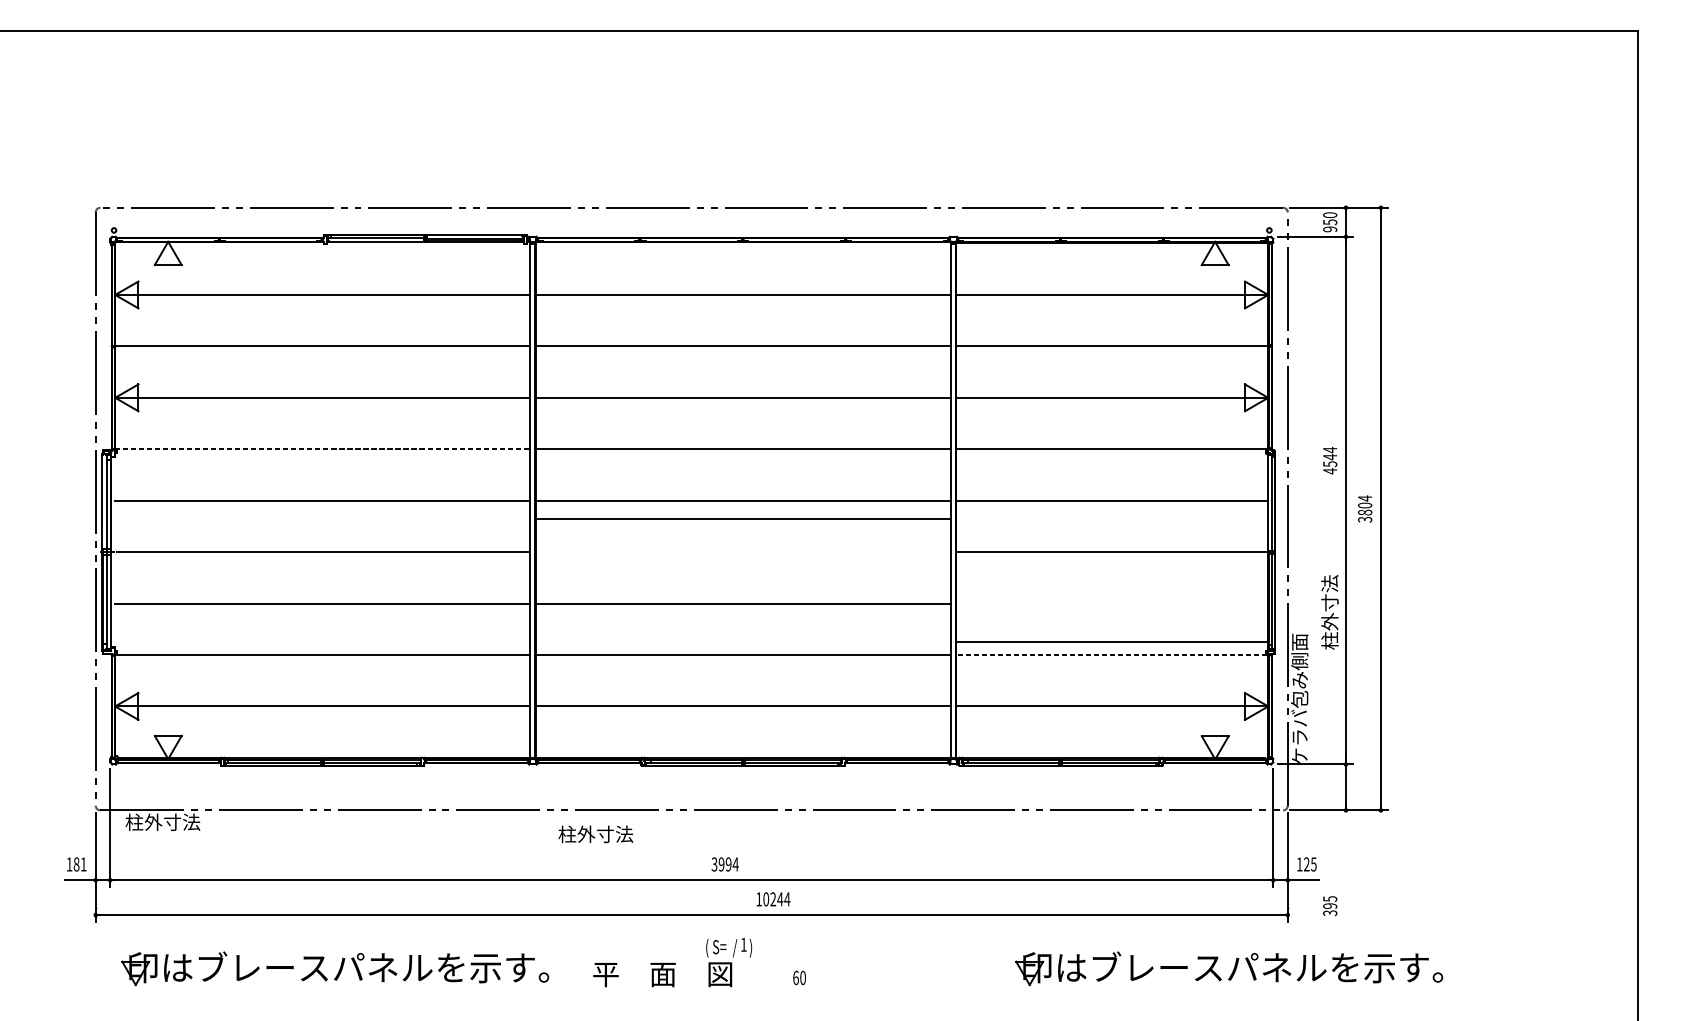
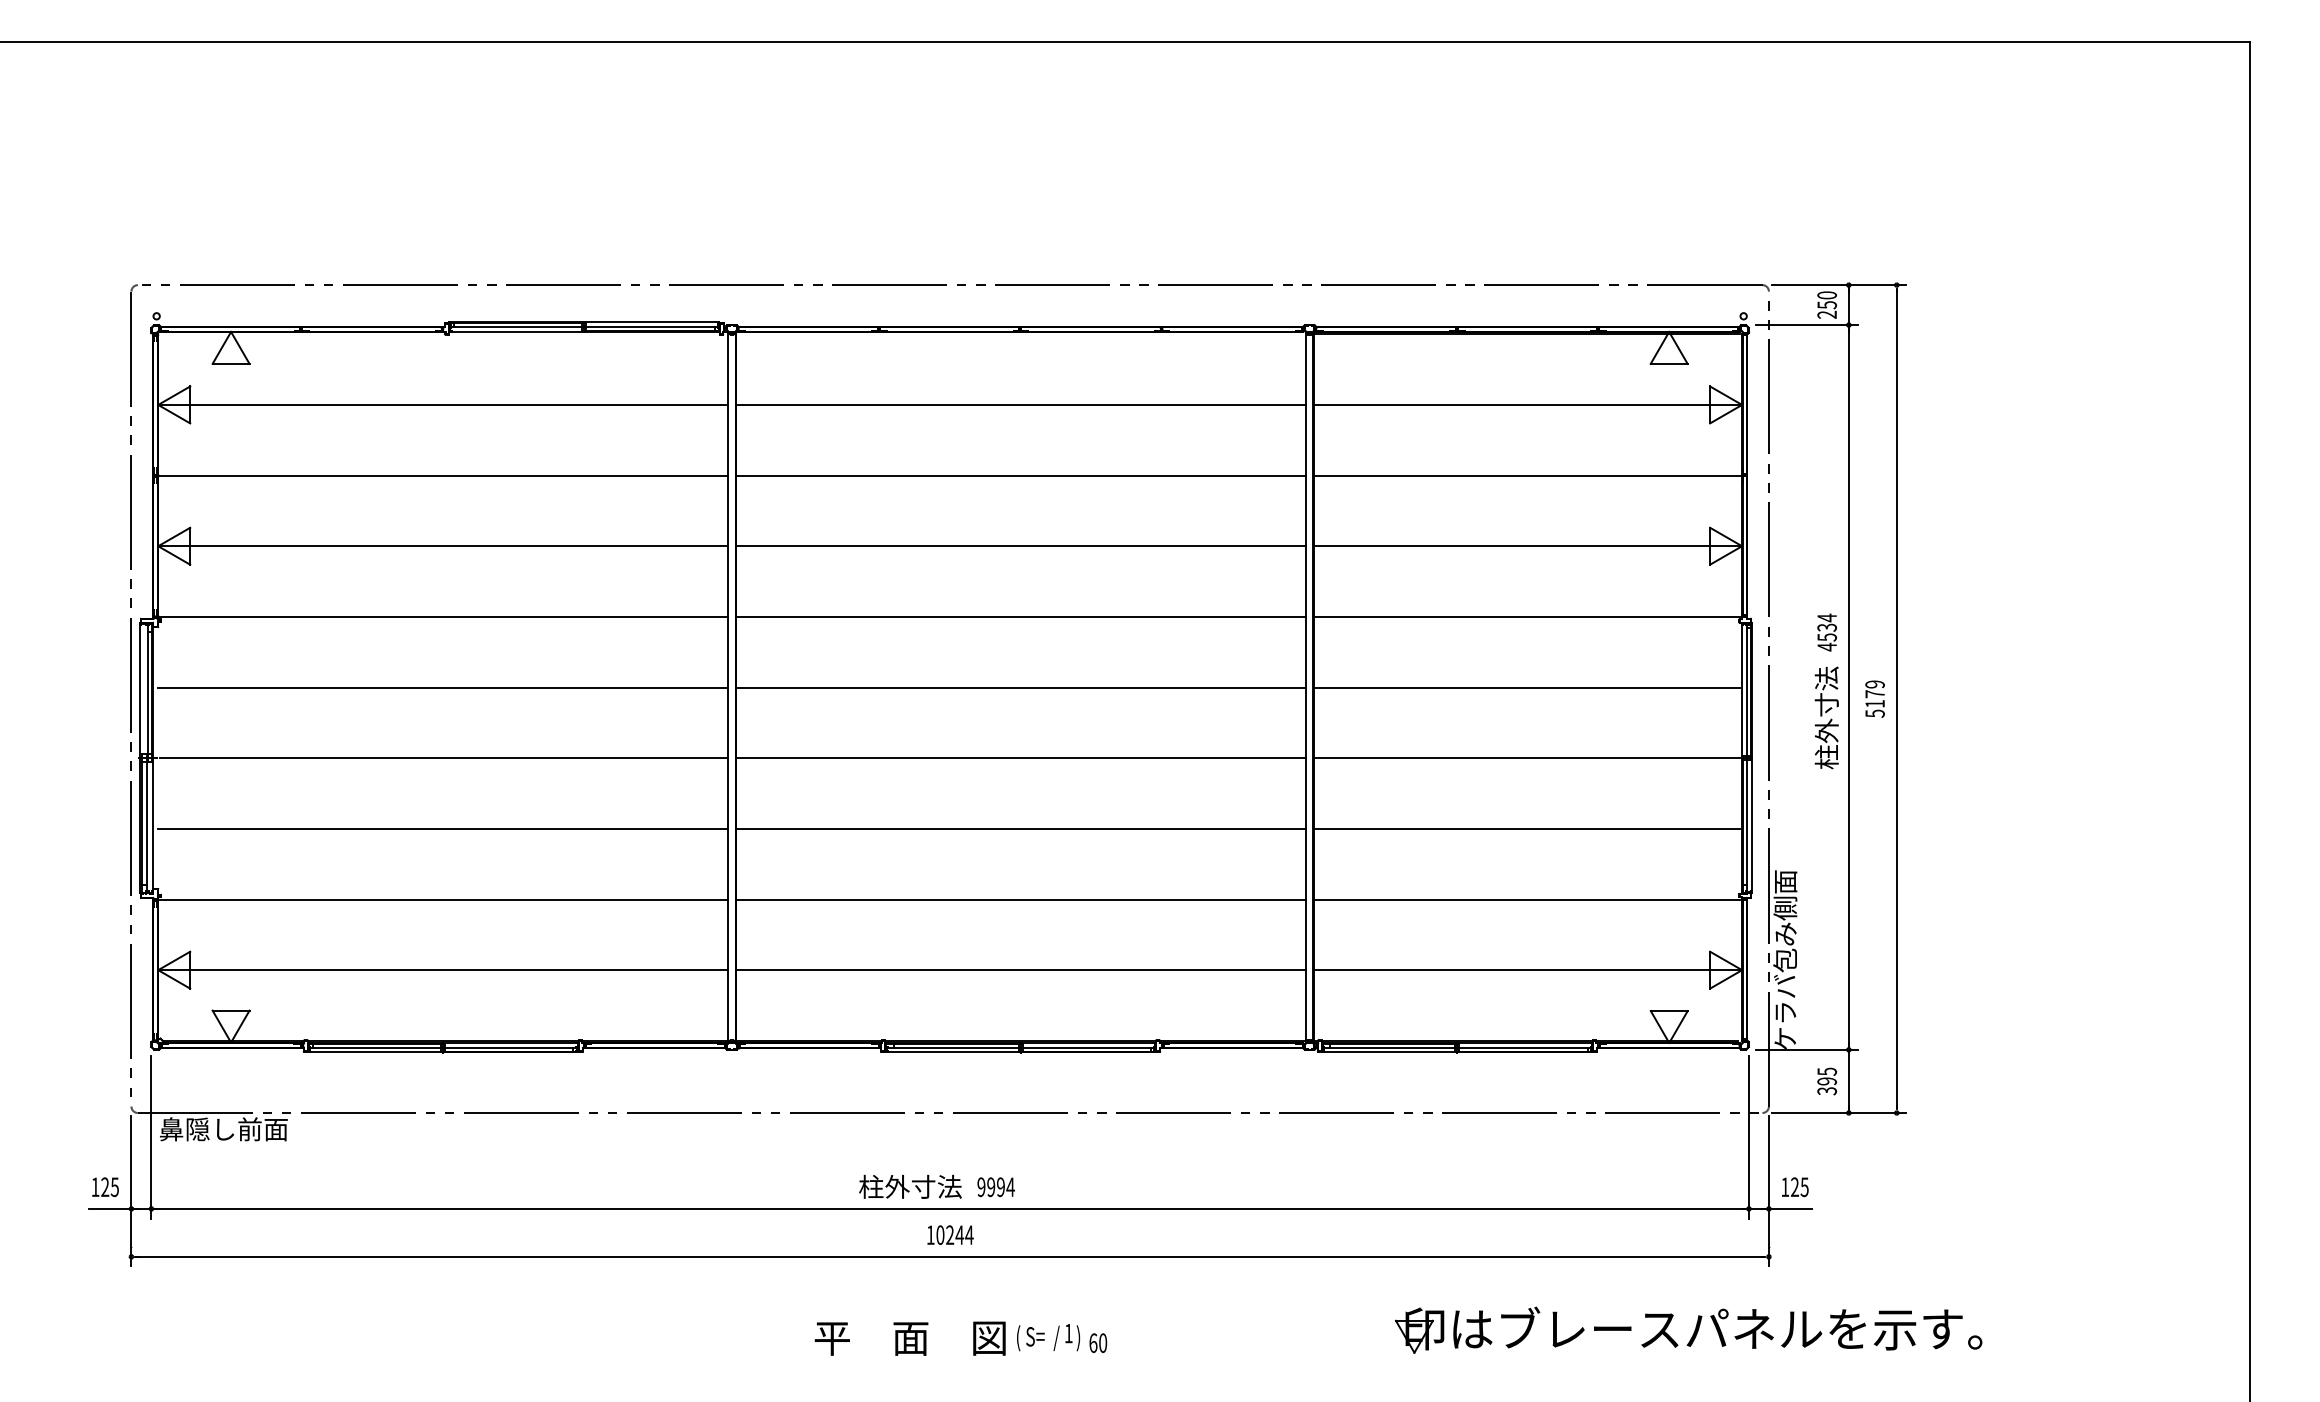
text: (1330, 229) -> (1827, 314), 950 -> 250
line: (322, 448) -> (443, 616), dashed -> solid
text: (1329, 456) -> (1826, 627), 4544 -> 4534
text: (1364, 508) -> (1874, 698), 3804 -> 5179
line: (742, 518) -> (1020, 758), moved
text: (1329, 612) -> (1826, 717), moved
line: (1111, 641) -> (1526, 828), moved
line: (1111, 655) -> (1526, 899), dashed -> solid
text: (162, 822) -> (223, 1129), 柱外寸法 -> 鼻隠し前面
text: (595, 834) -> (910, 1186), moved
text: (714, 863) -> (981, 1186), 3994 -> 9994
text: (79, 864) -> (109, 1187), 181 -> 125
text: (773, 898) -> (950, 1234), moved
text: (1329, 906) -> (1826, 1081), moved
text: (729, 947) -> (1048, 1337), moved
part: (335, 968) -> (460, 1329), removed

